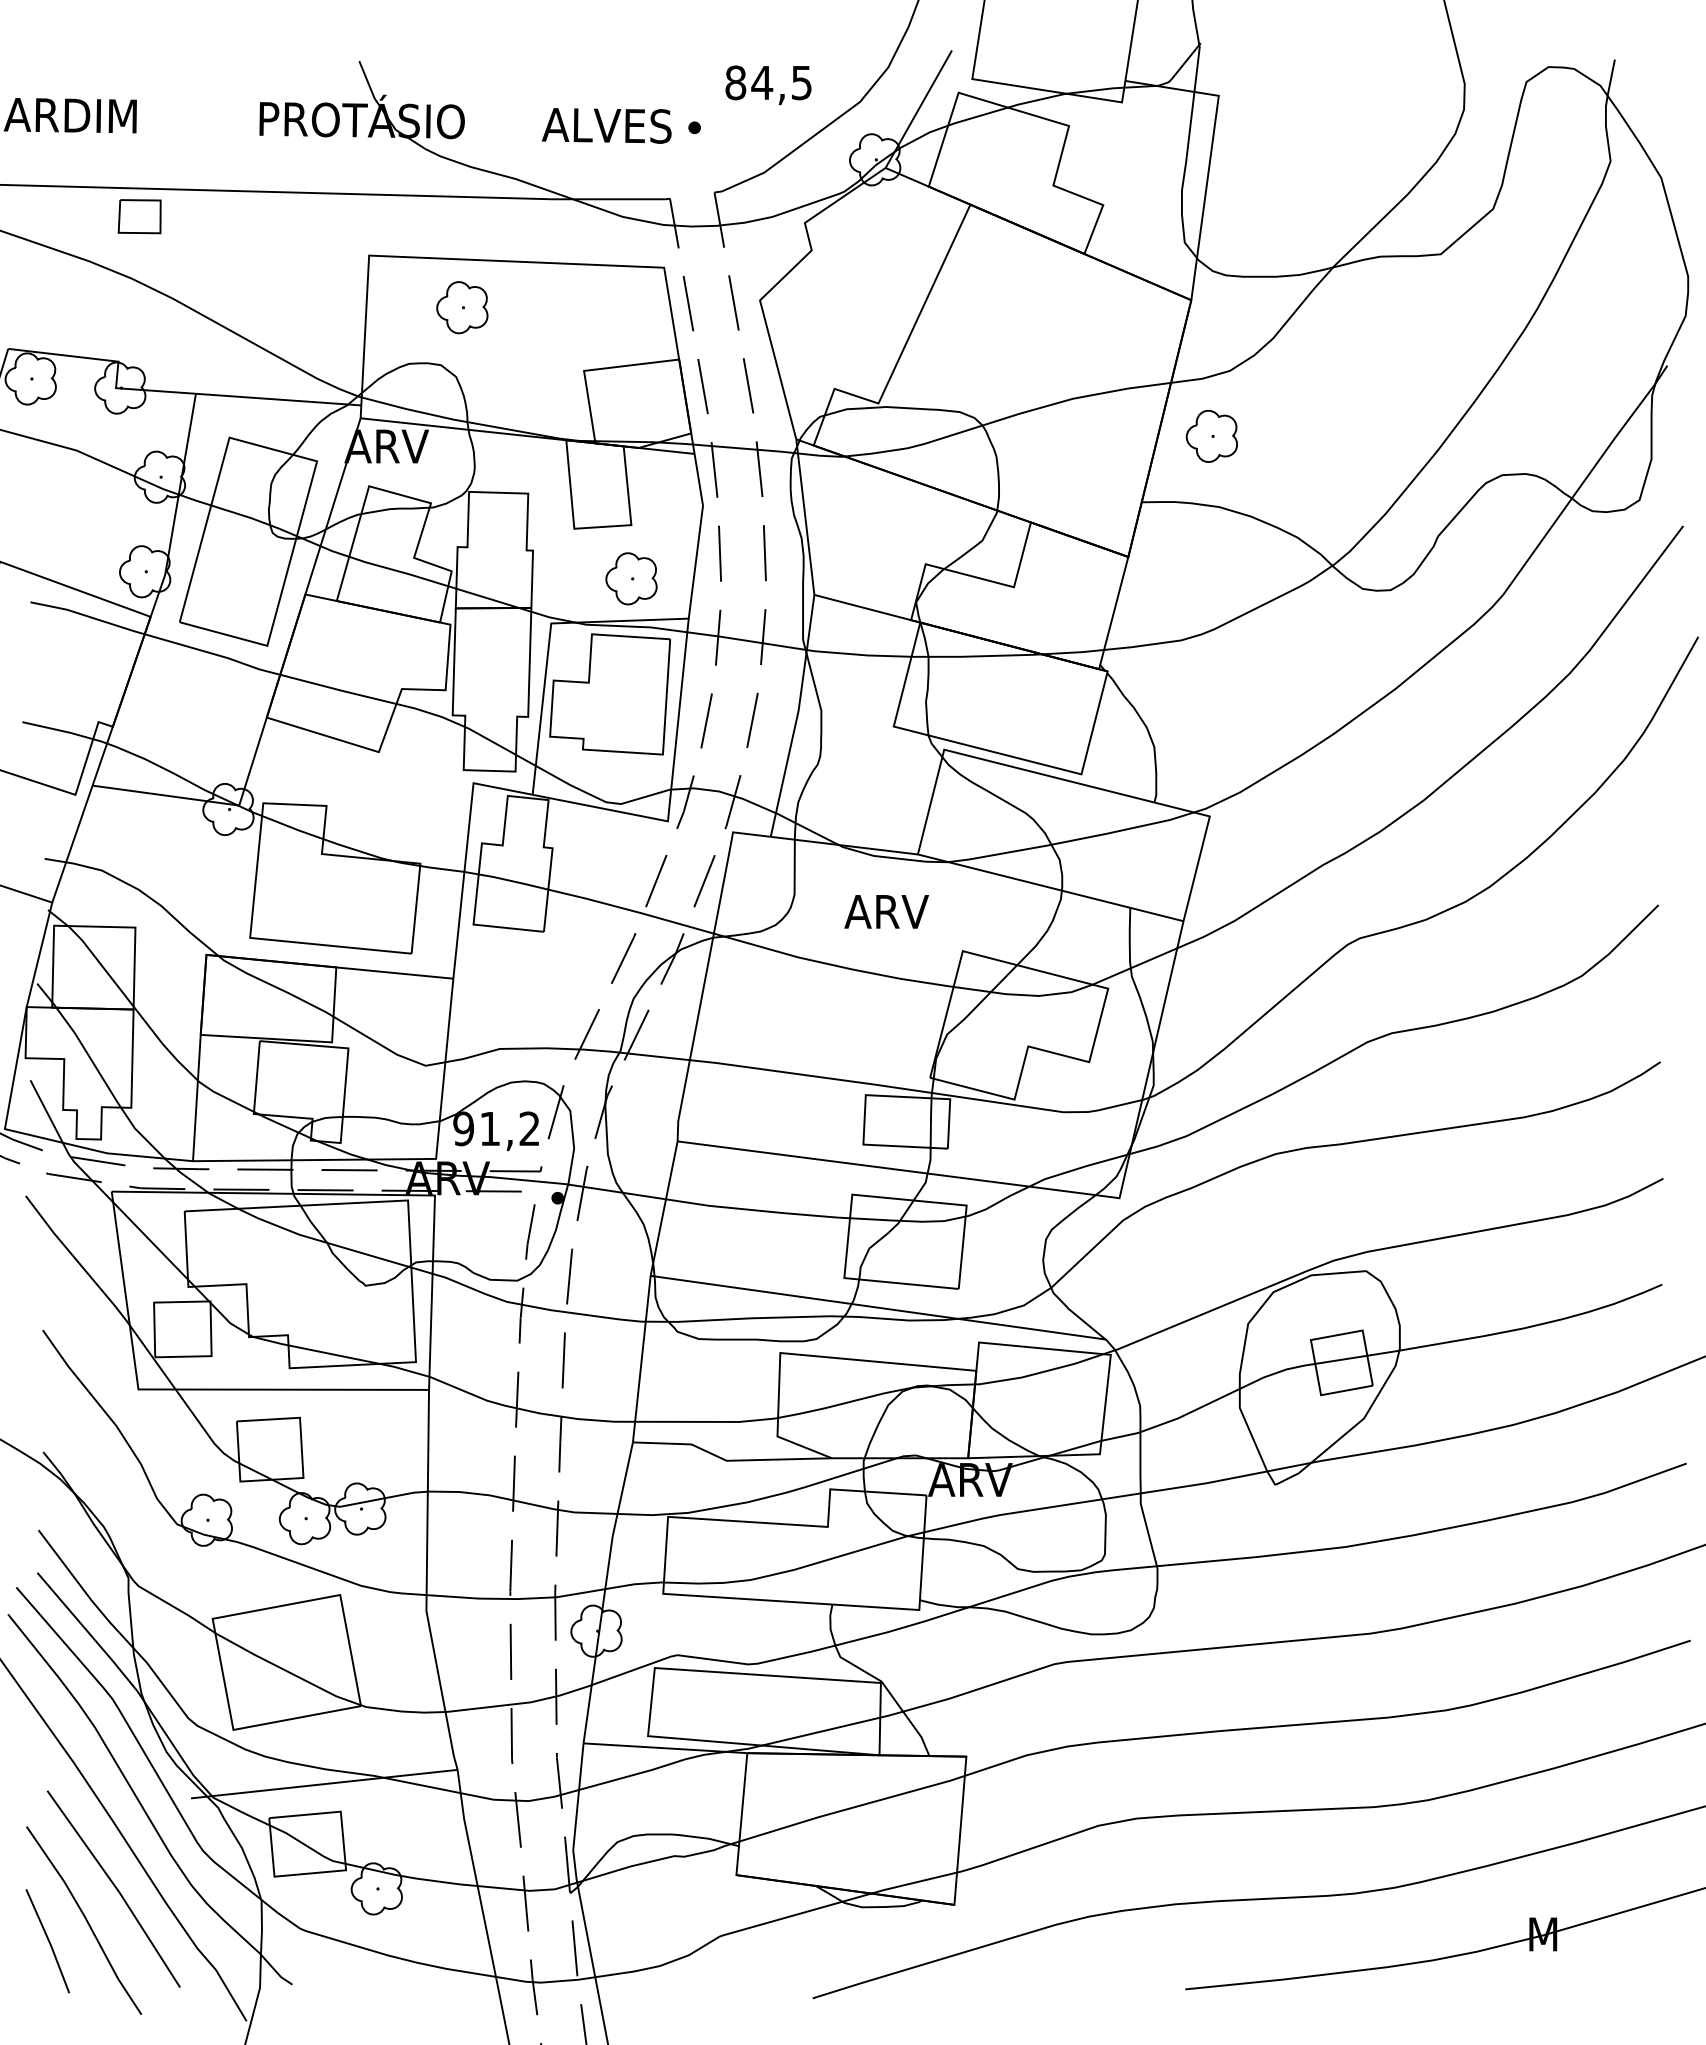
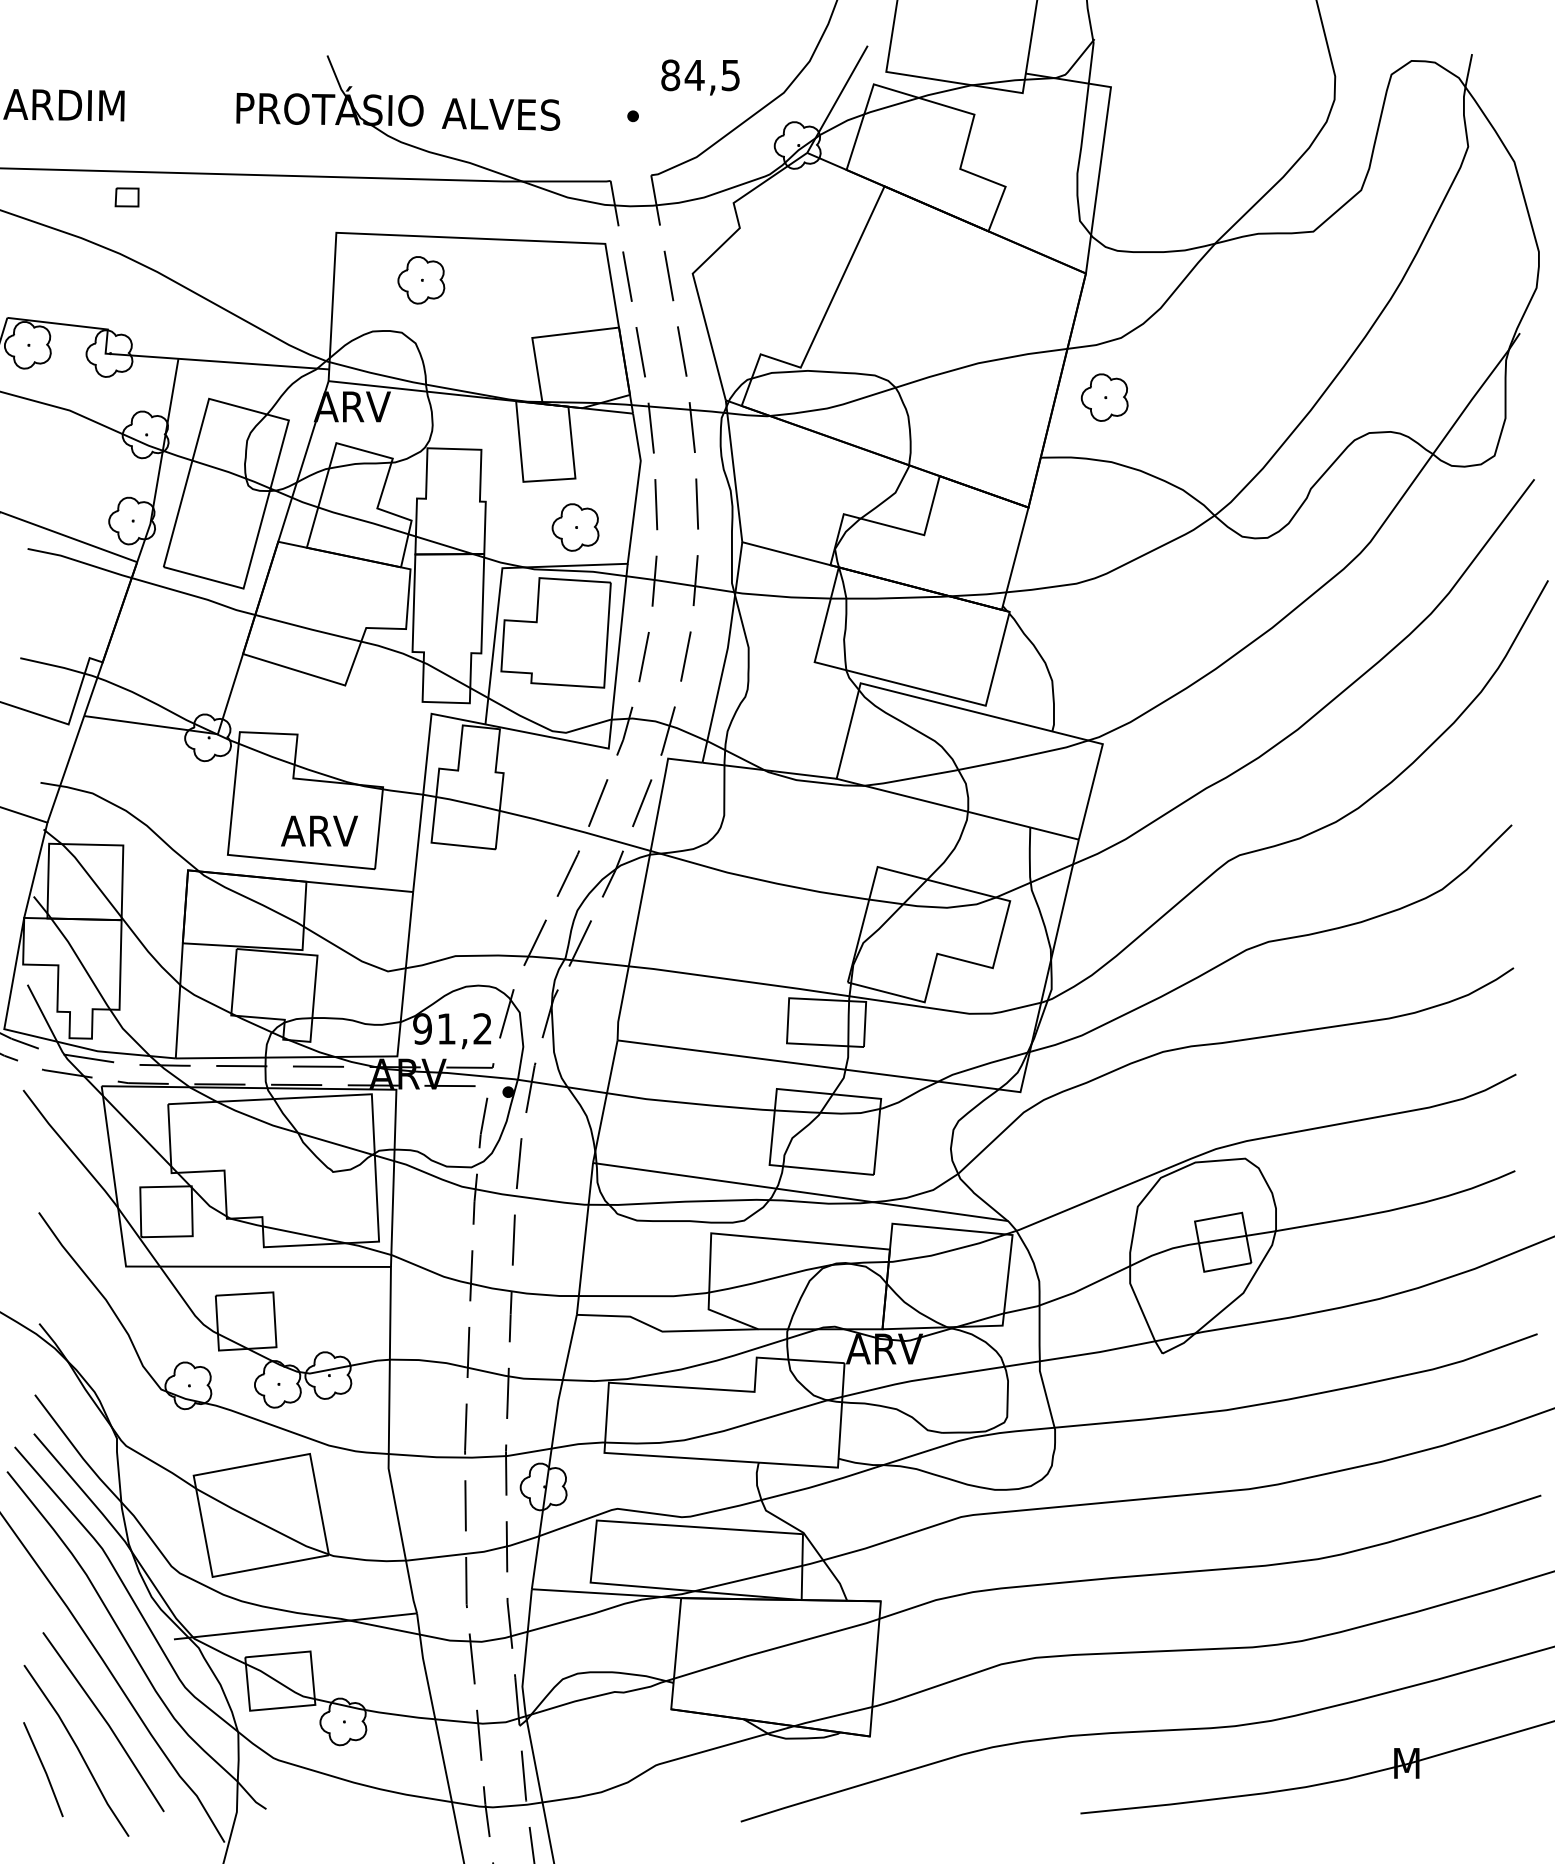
text: (606, 125) -> (500, 114), moved
part: (139, 216) -> (127, 197), size x0.6
text: (886, 911) -> (319, 830), moved

